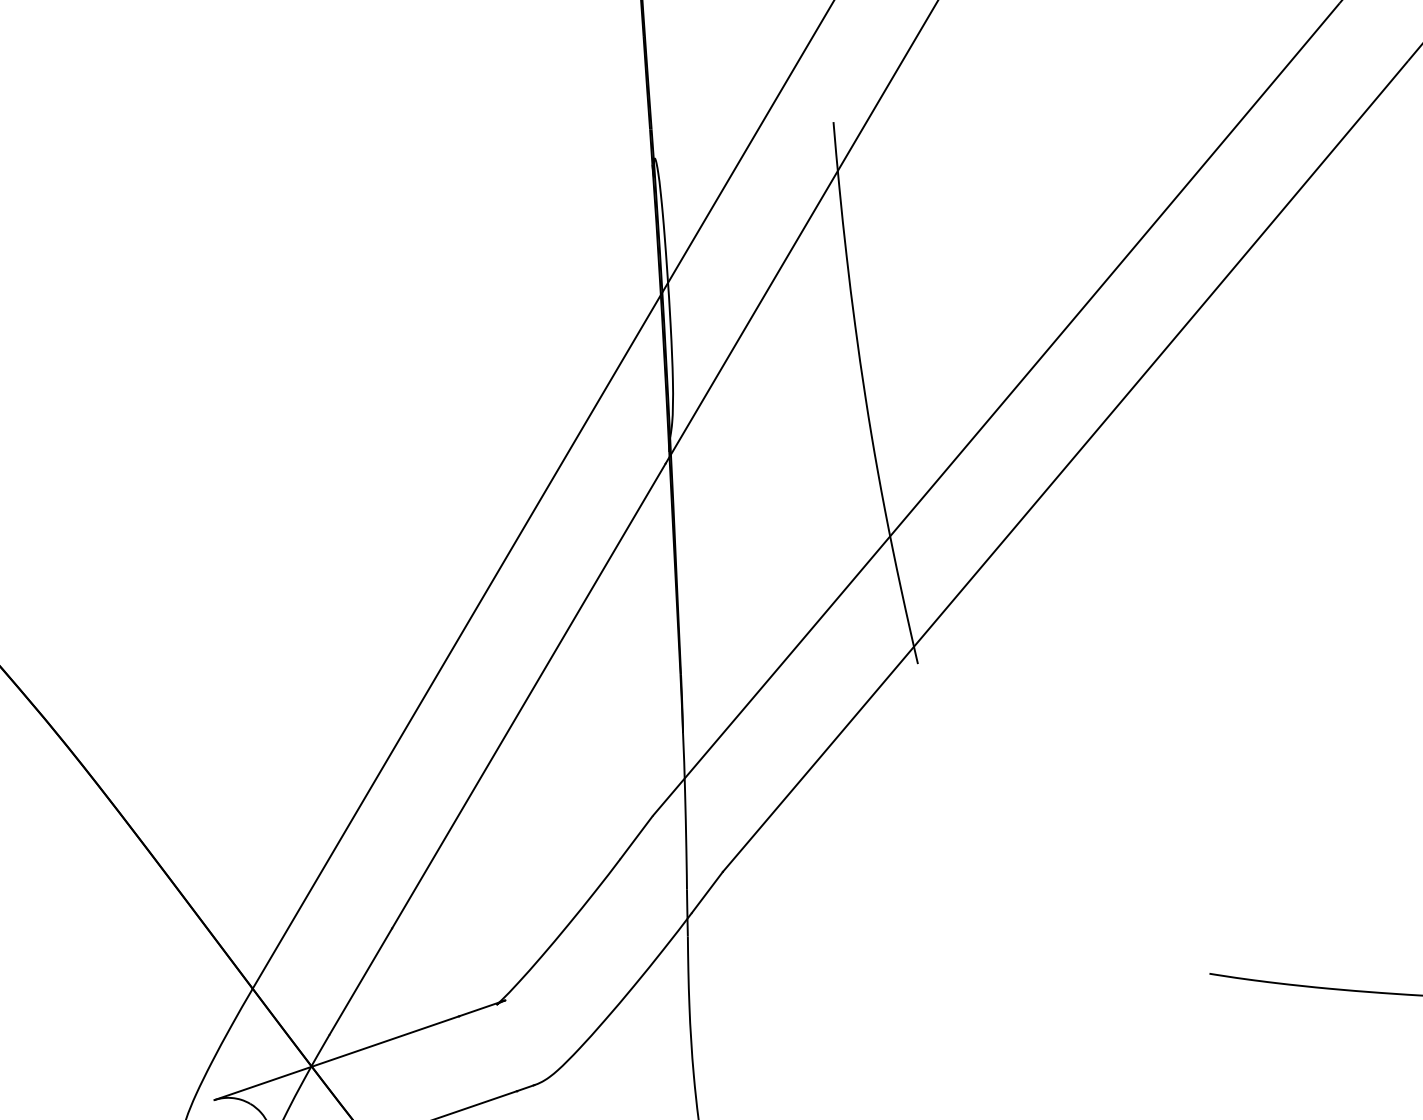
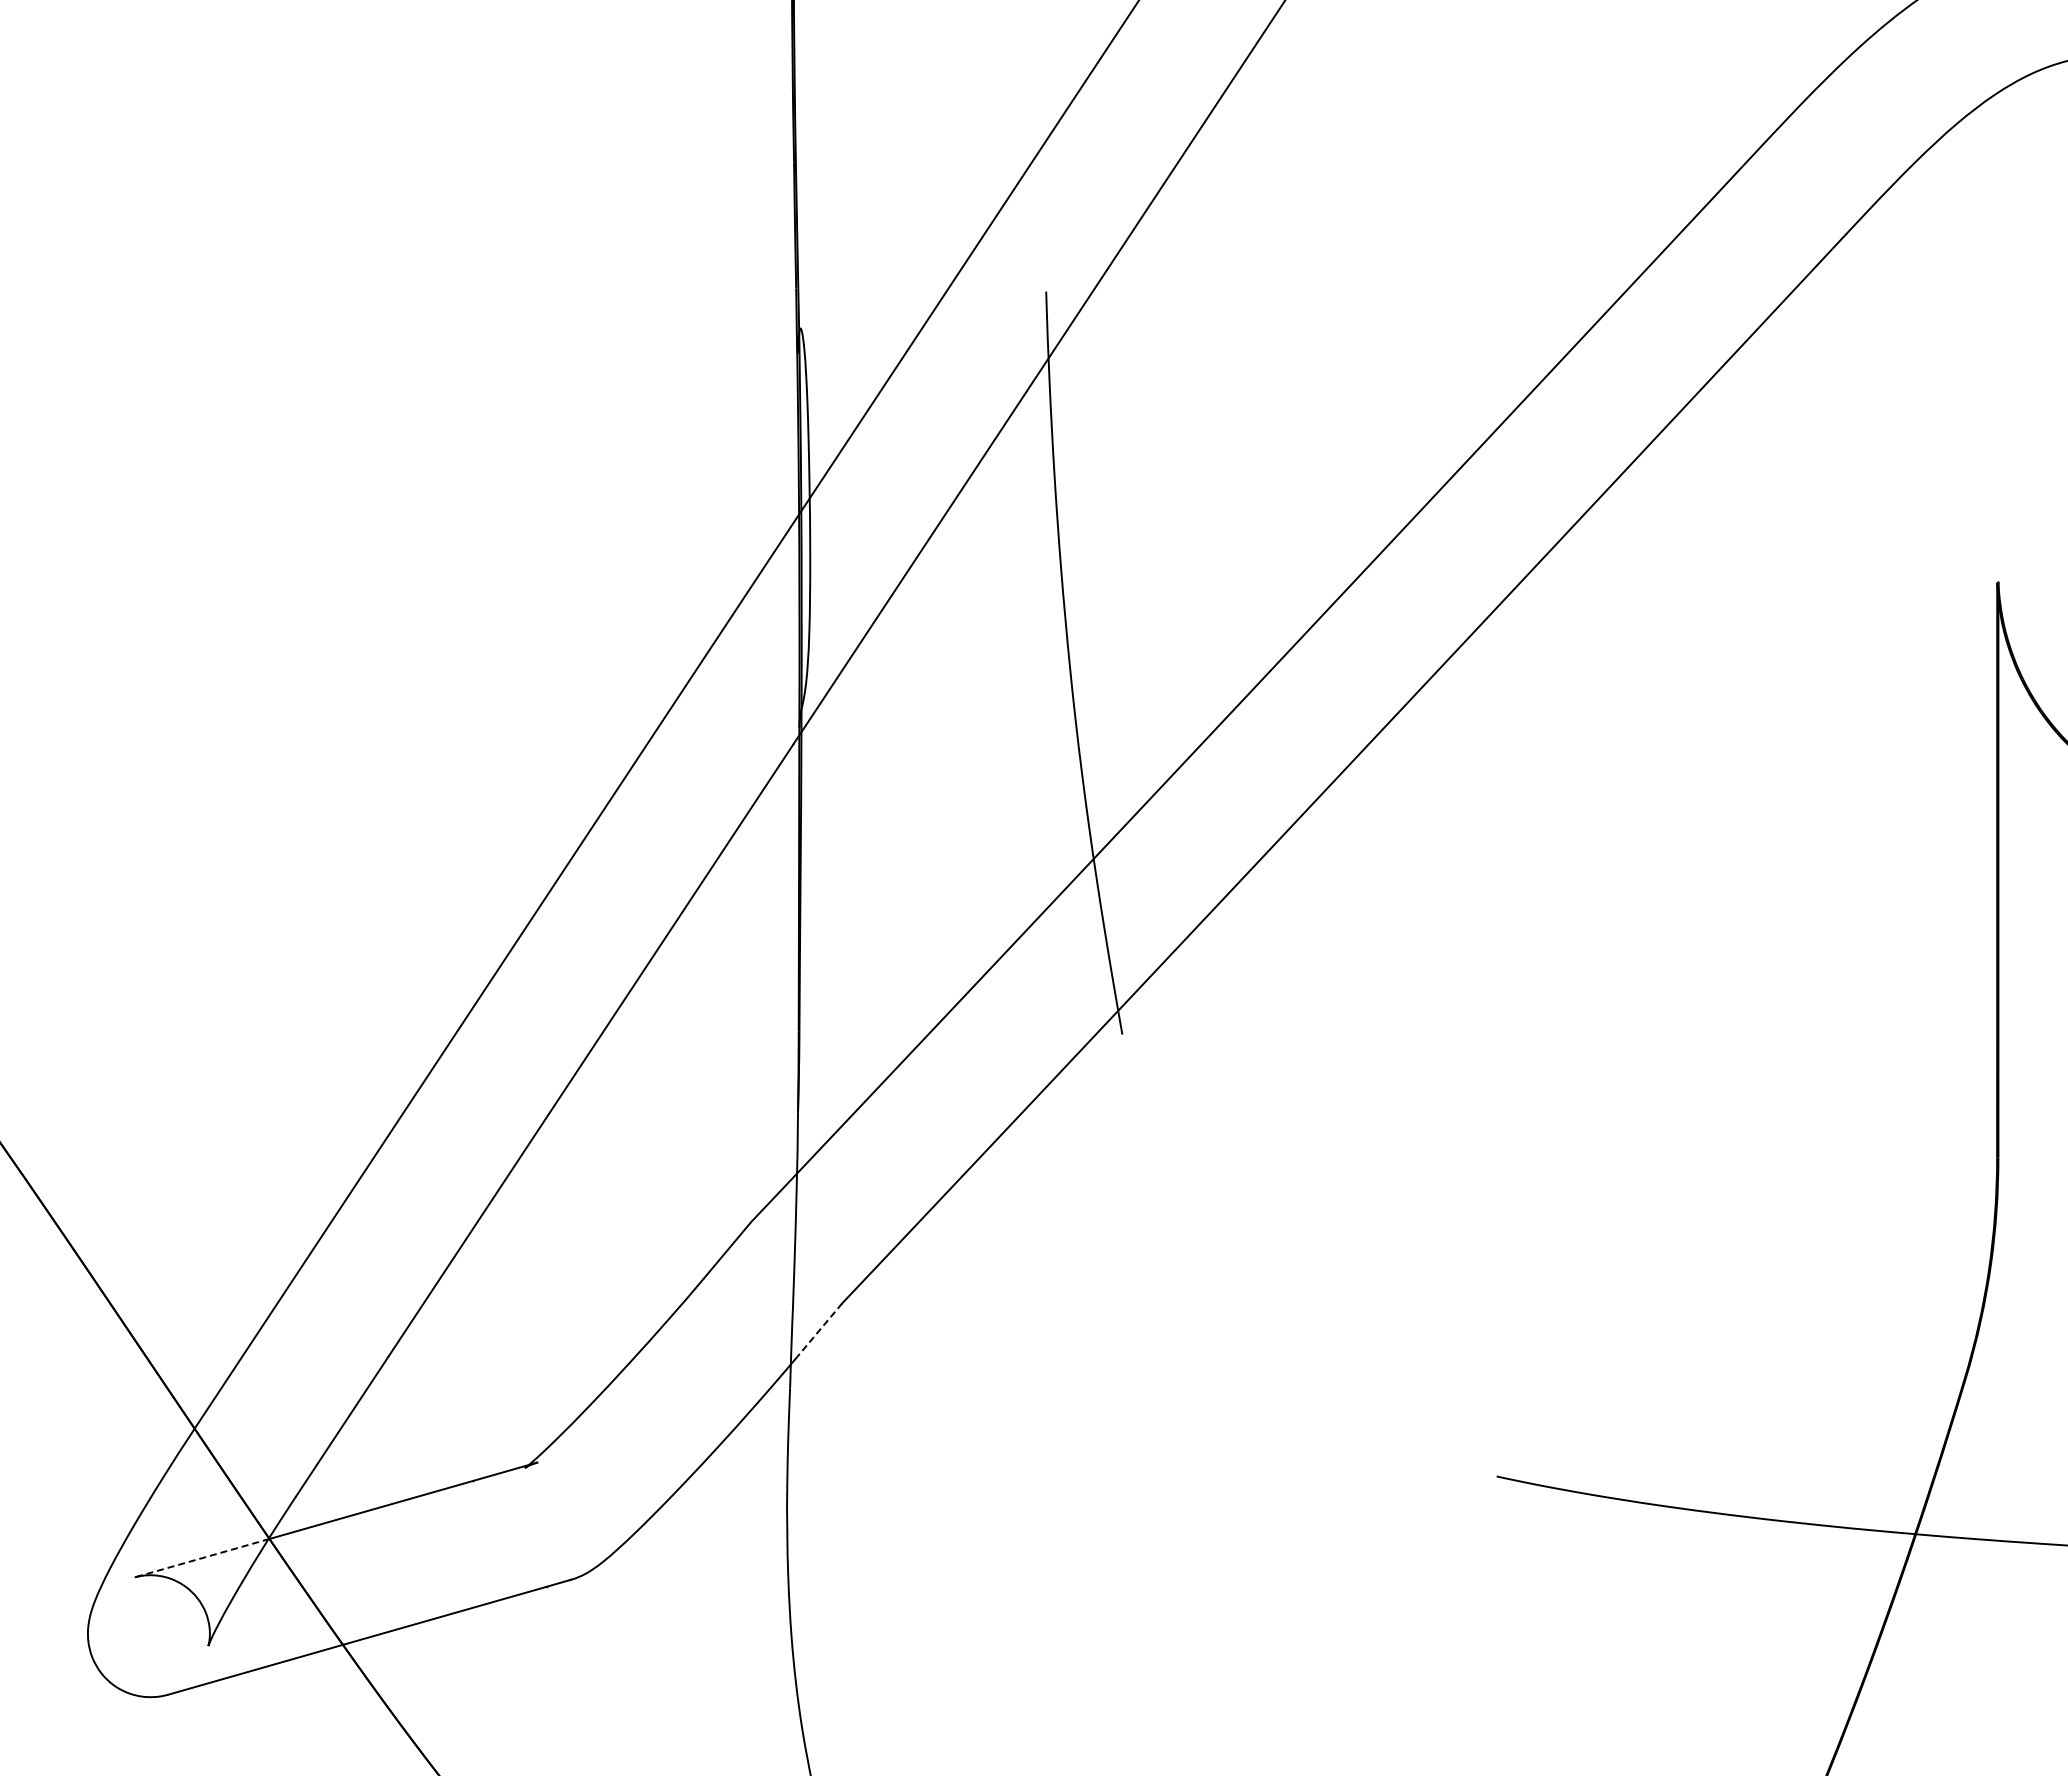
line: (707, 892) -> (819, 1330), solid -> dashed
line: (262, 1083) -> (201, 1558), solid -> dashed

